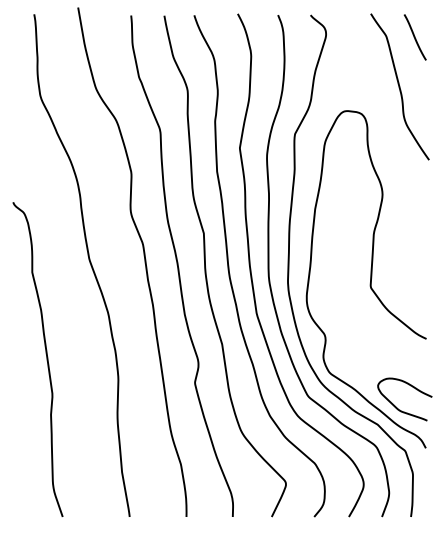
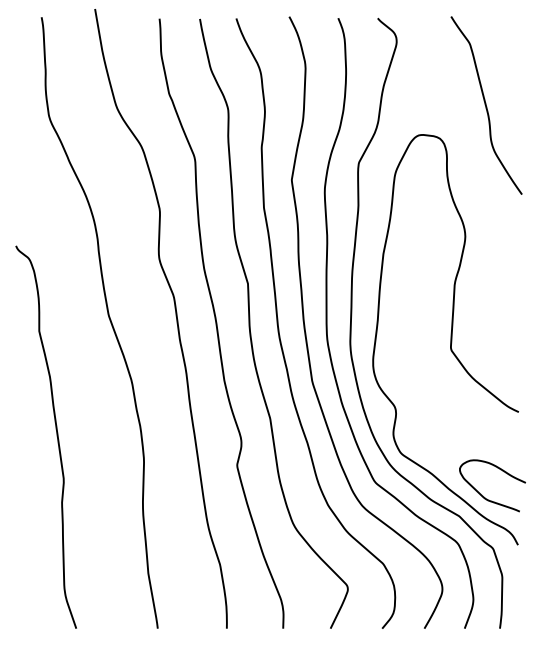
curve: (414, 37) -> (504, 45), removed

